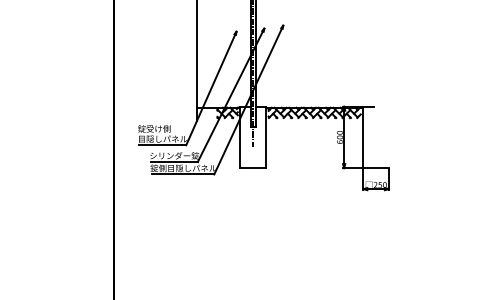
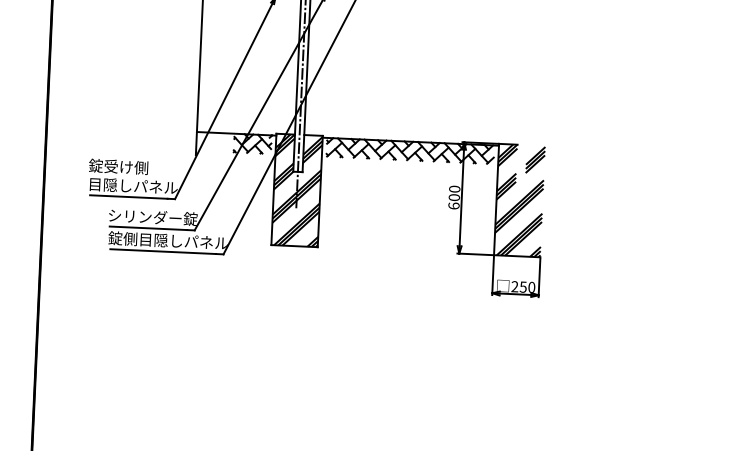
hatch: (253, 137) -> (297, 190), added
hatch: (375, 137) -> (518, 200), added

